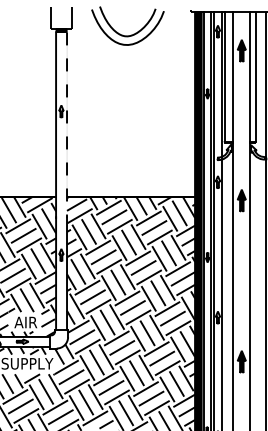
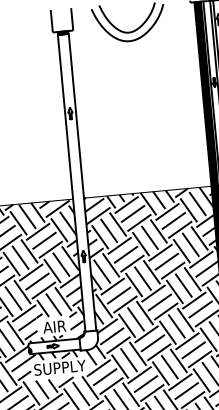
line: (67, 125) -> (77, 126), dashed -> solid

